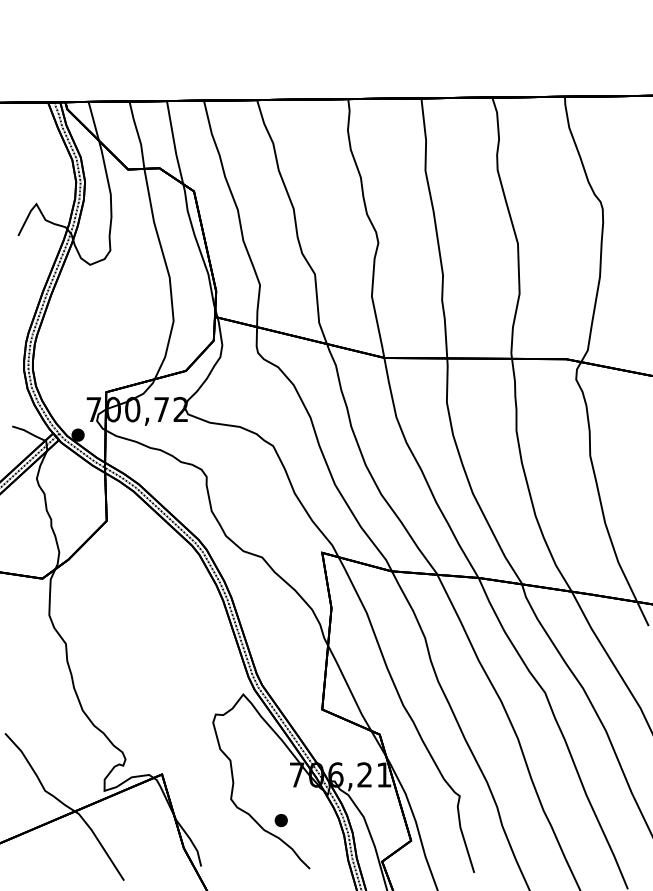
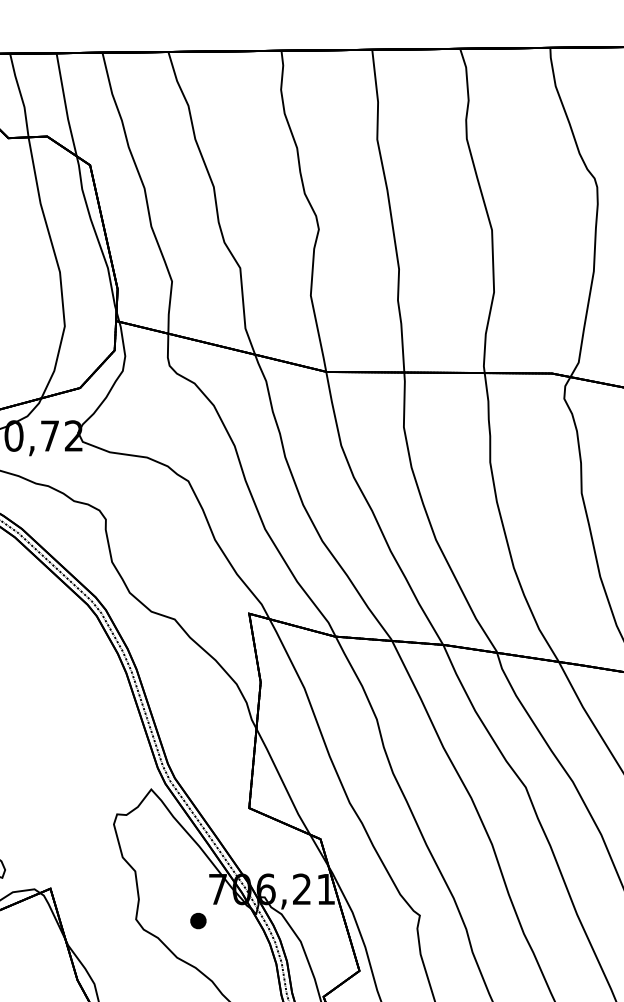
part: (280, 820) -> (197, 921), moved

